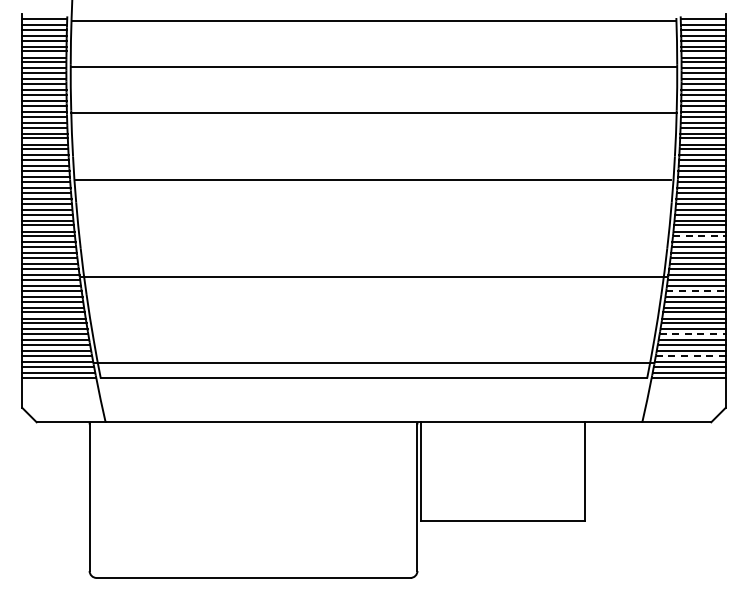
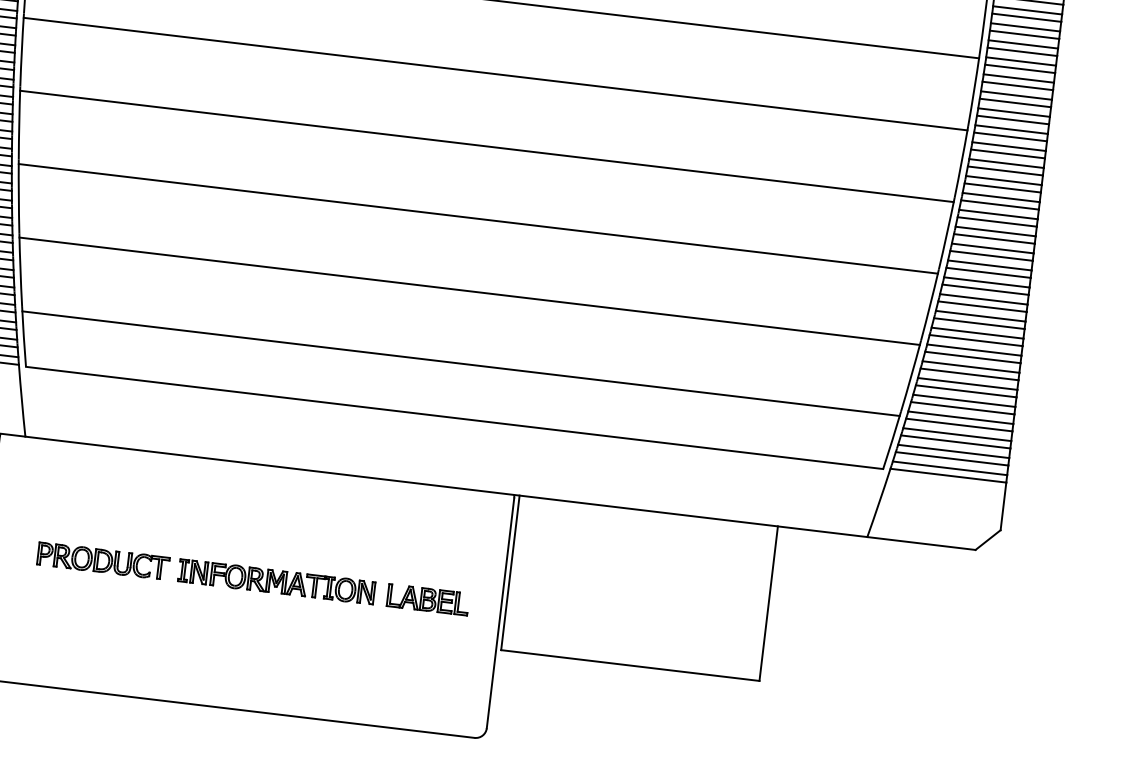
line: (373, 159) -> (494, 74), added
line: (373, 180) -> (486, 146), moved
line: (699, 236) -> (991, 256), dashed -> solid
line: (373, 277) -> (477, 218), moved
line: (695, 290) -> (975, 340), dashed -> solid
line: (373, 297) -> (468, 290), added
line: (692, 334) -> (962, 408), dashed -> solid
line: (690, 355) -> (955, 441), dashed -> solid
line: (373, 362) -> (460, 363), moved
part: (259, 494) -> (253, 578), added

